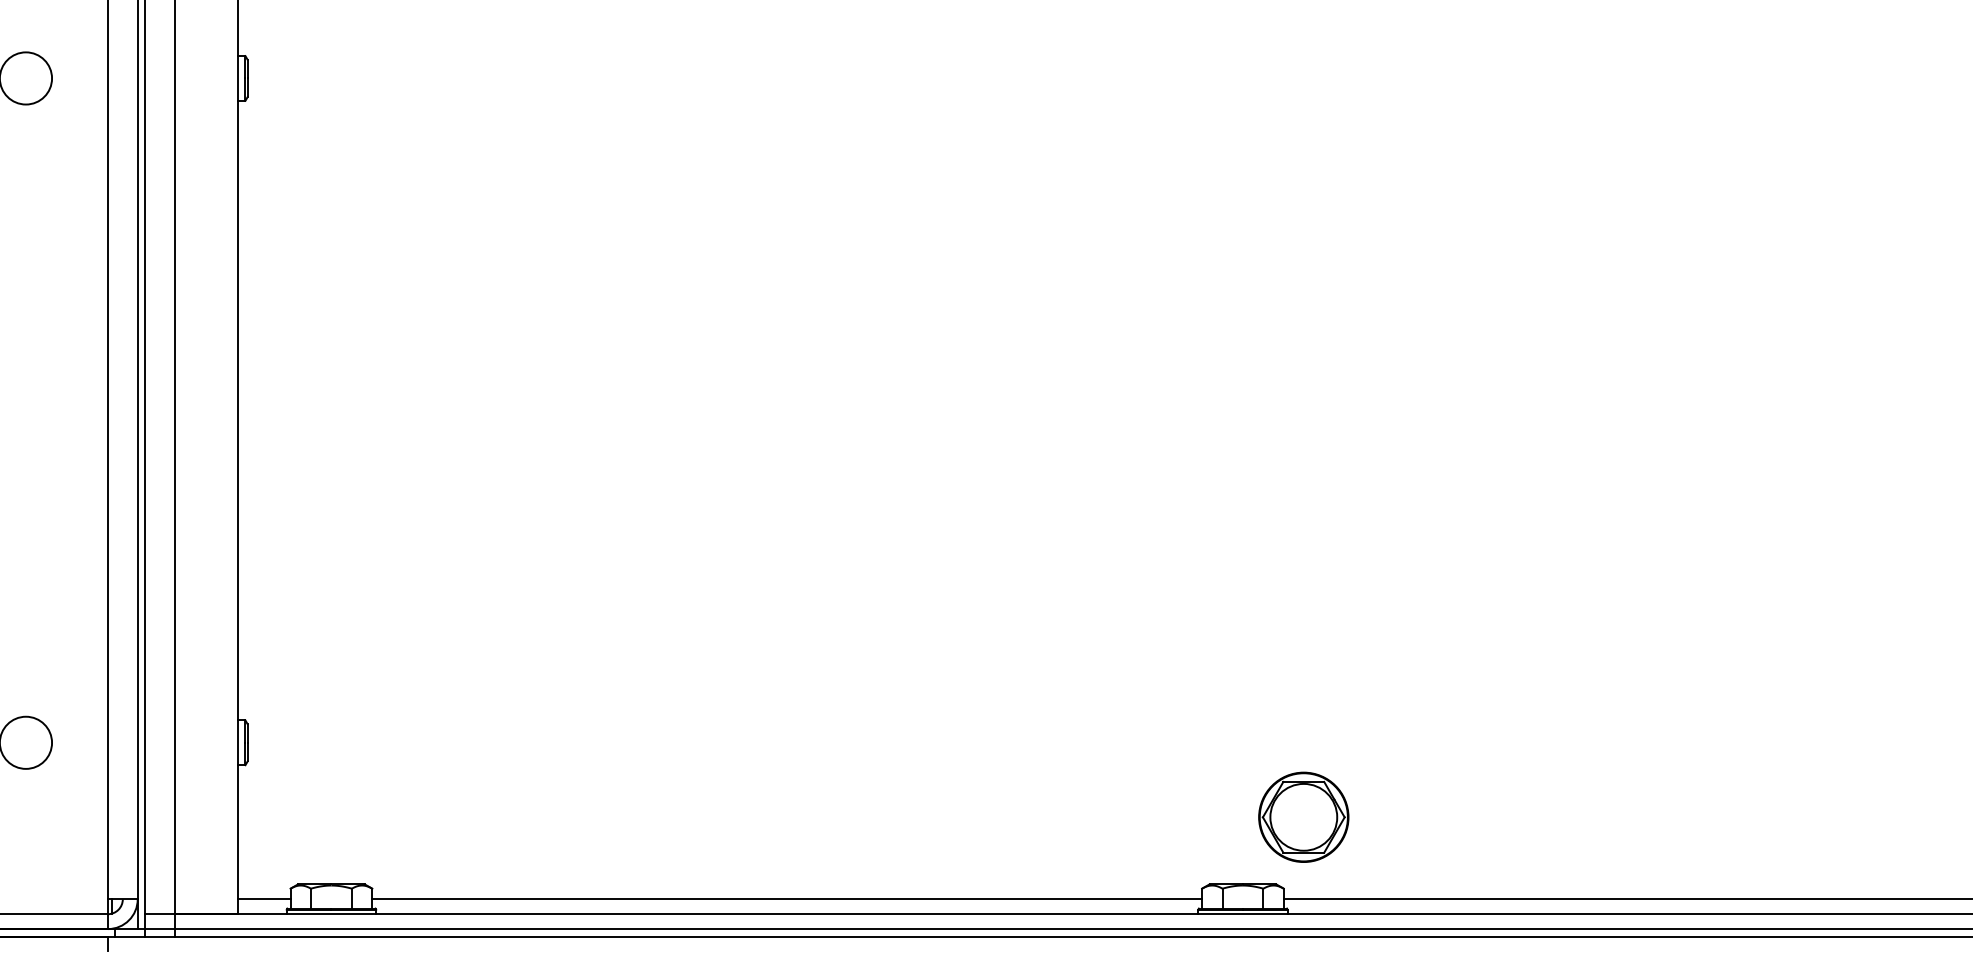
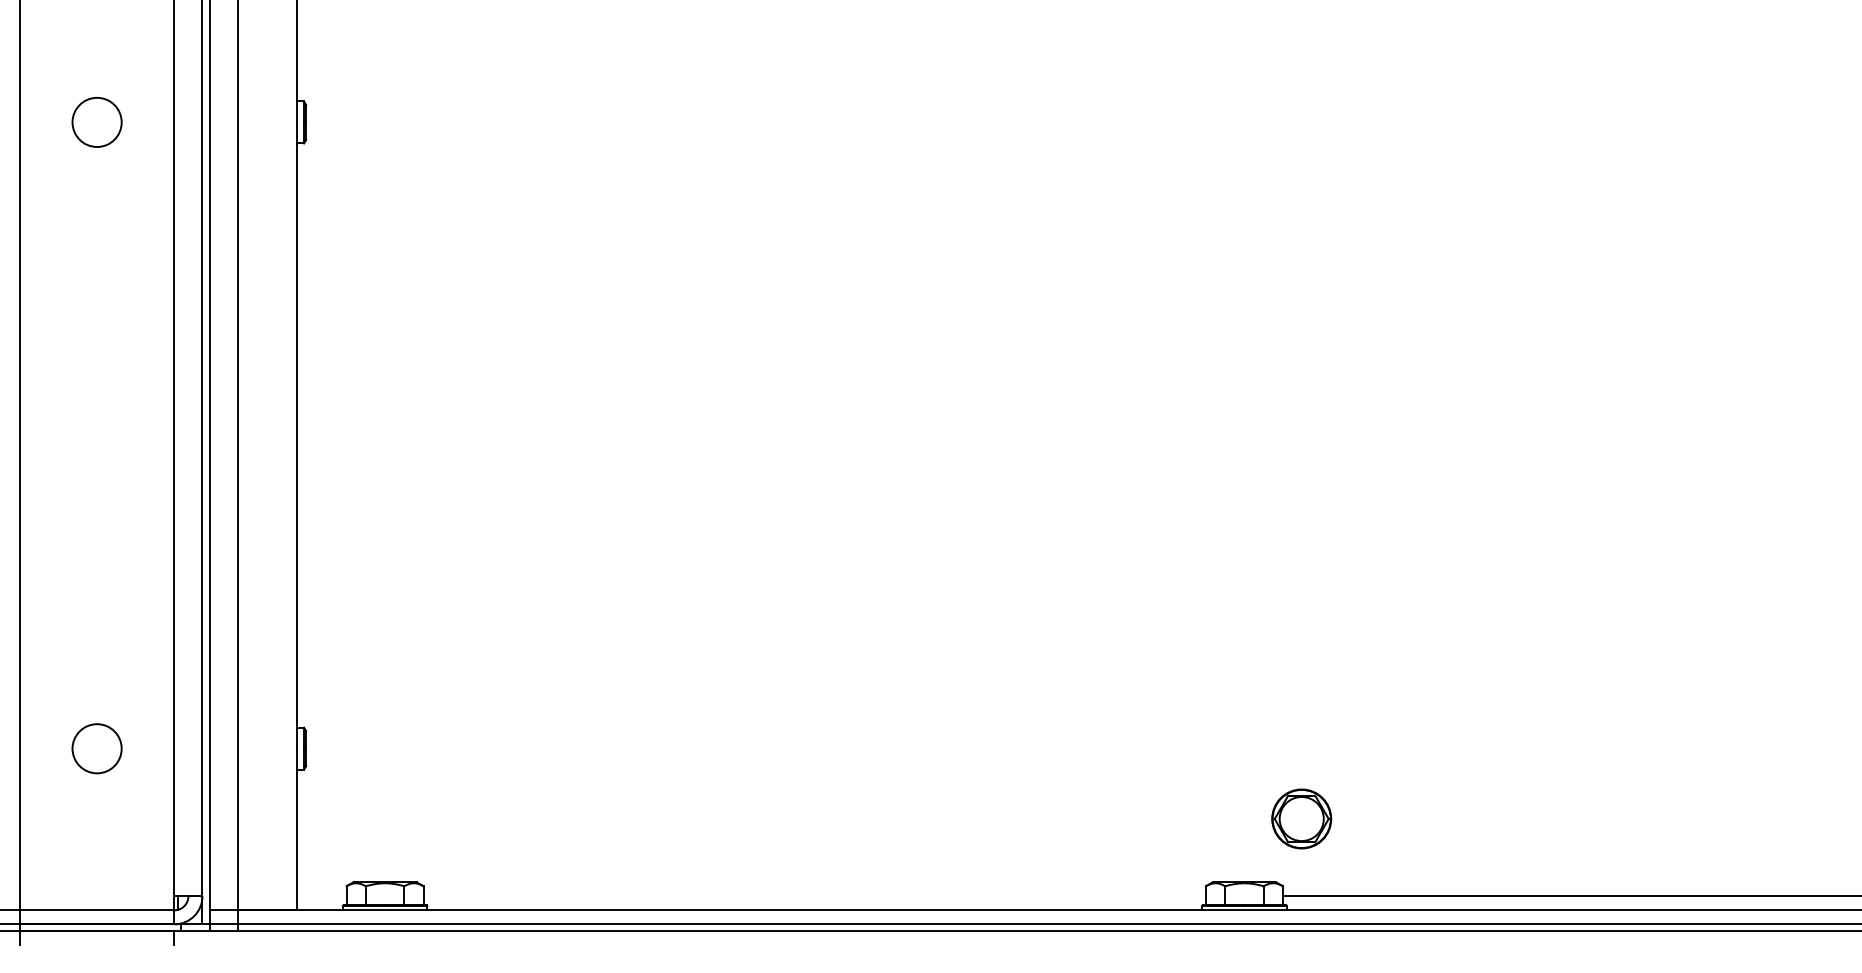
part: (1303, 816) -> (1301, 818), size x0.7
line: (263, 899) -> (321, 896), removed
line: (786, 899) -> (814, 896), removed

